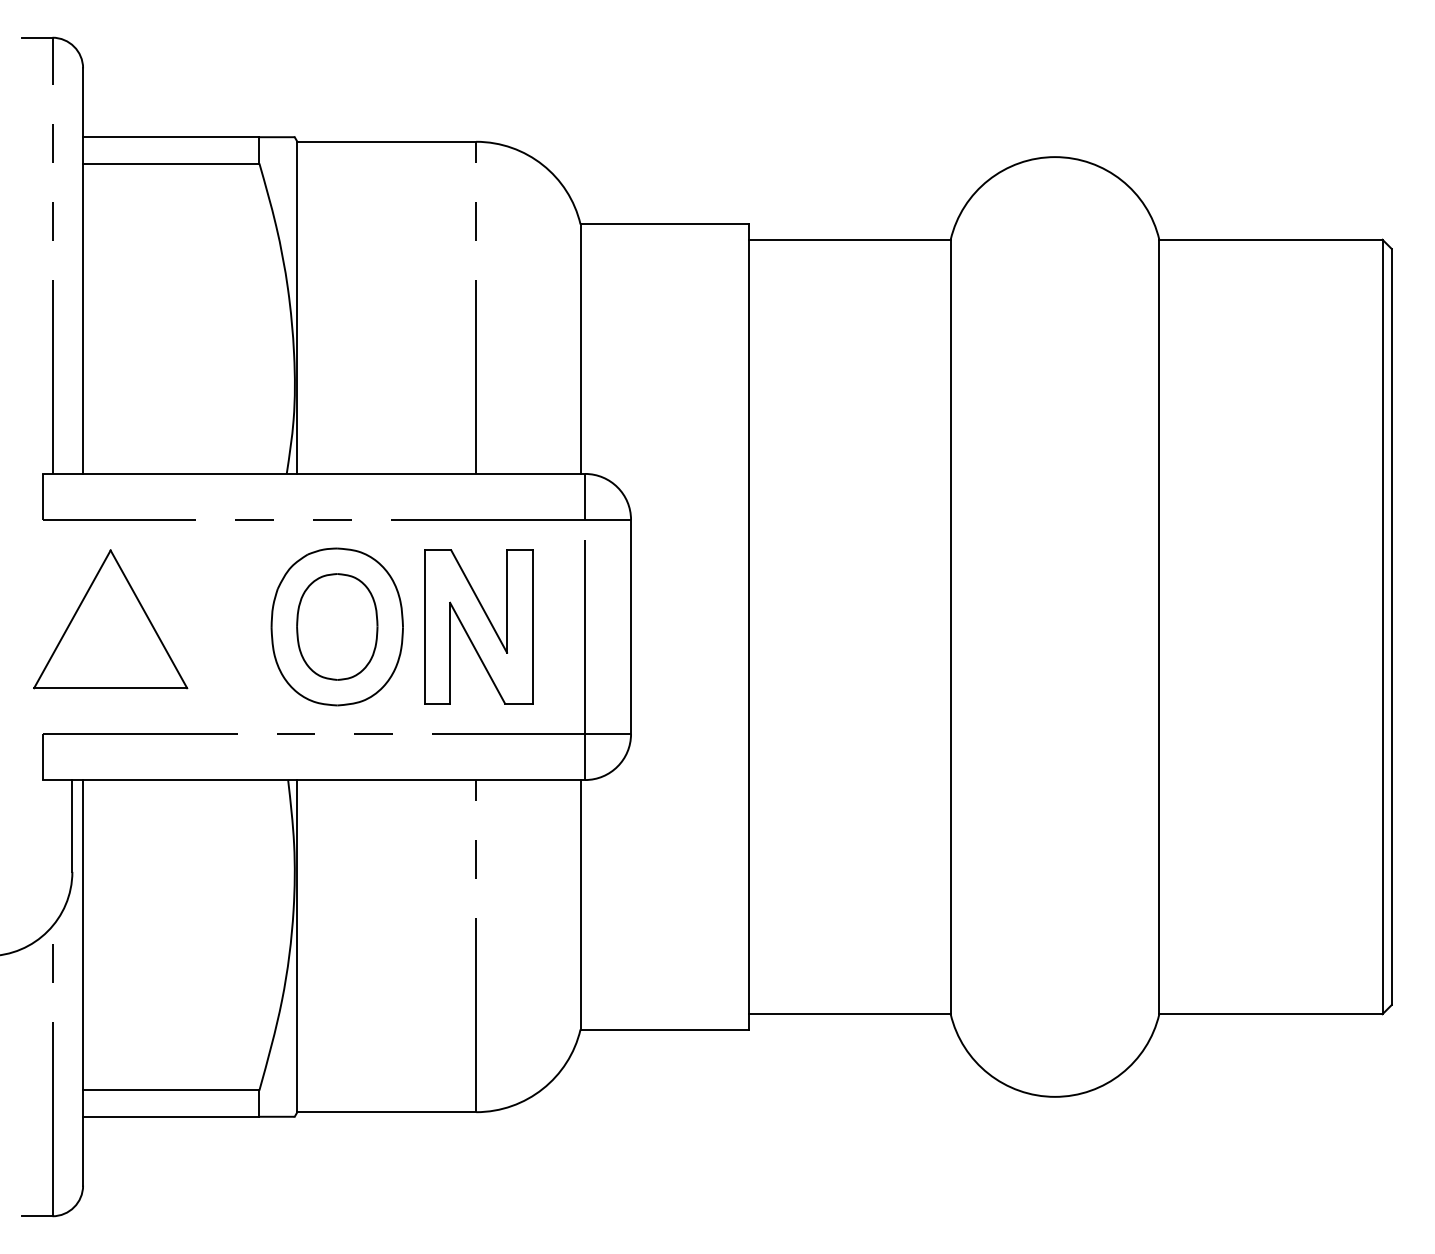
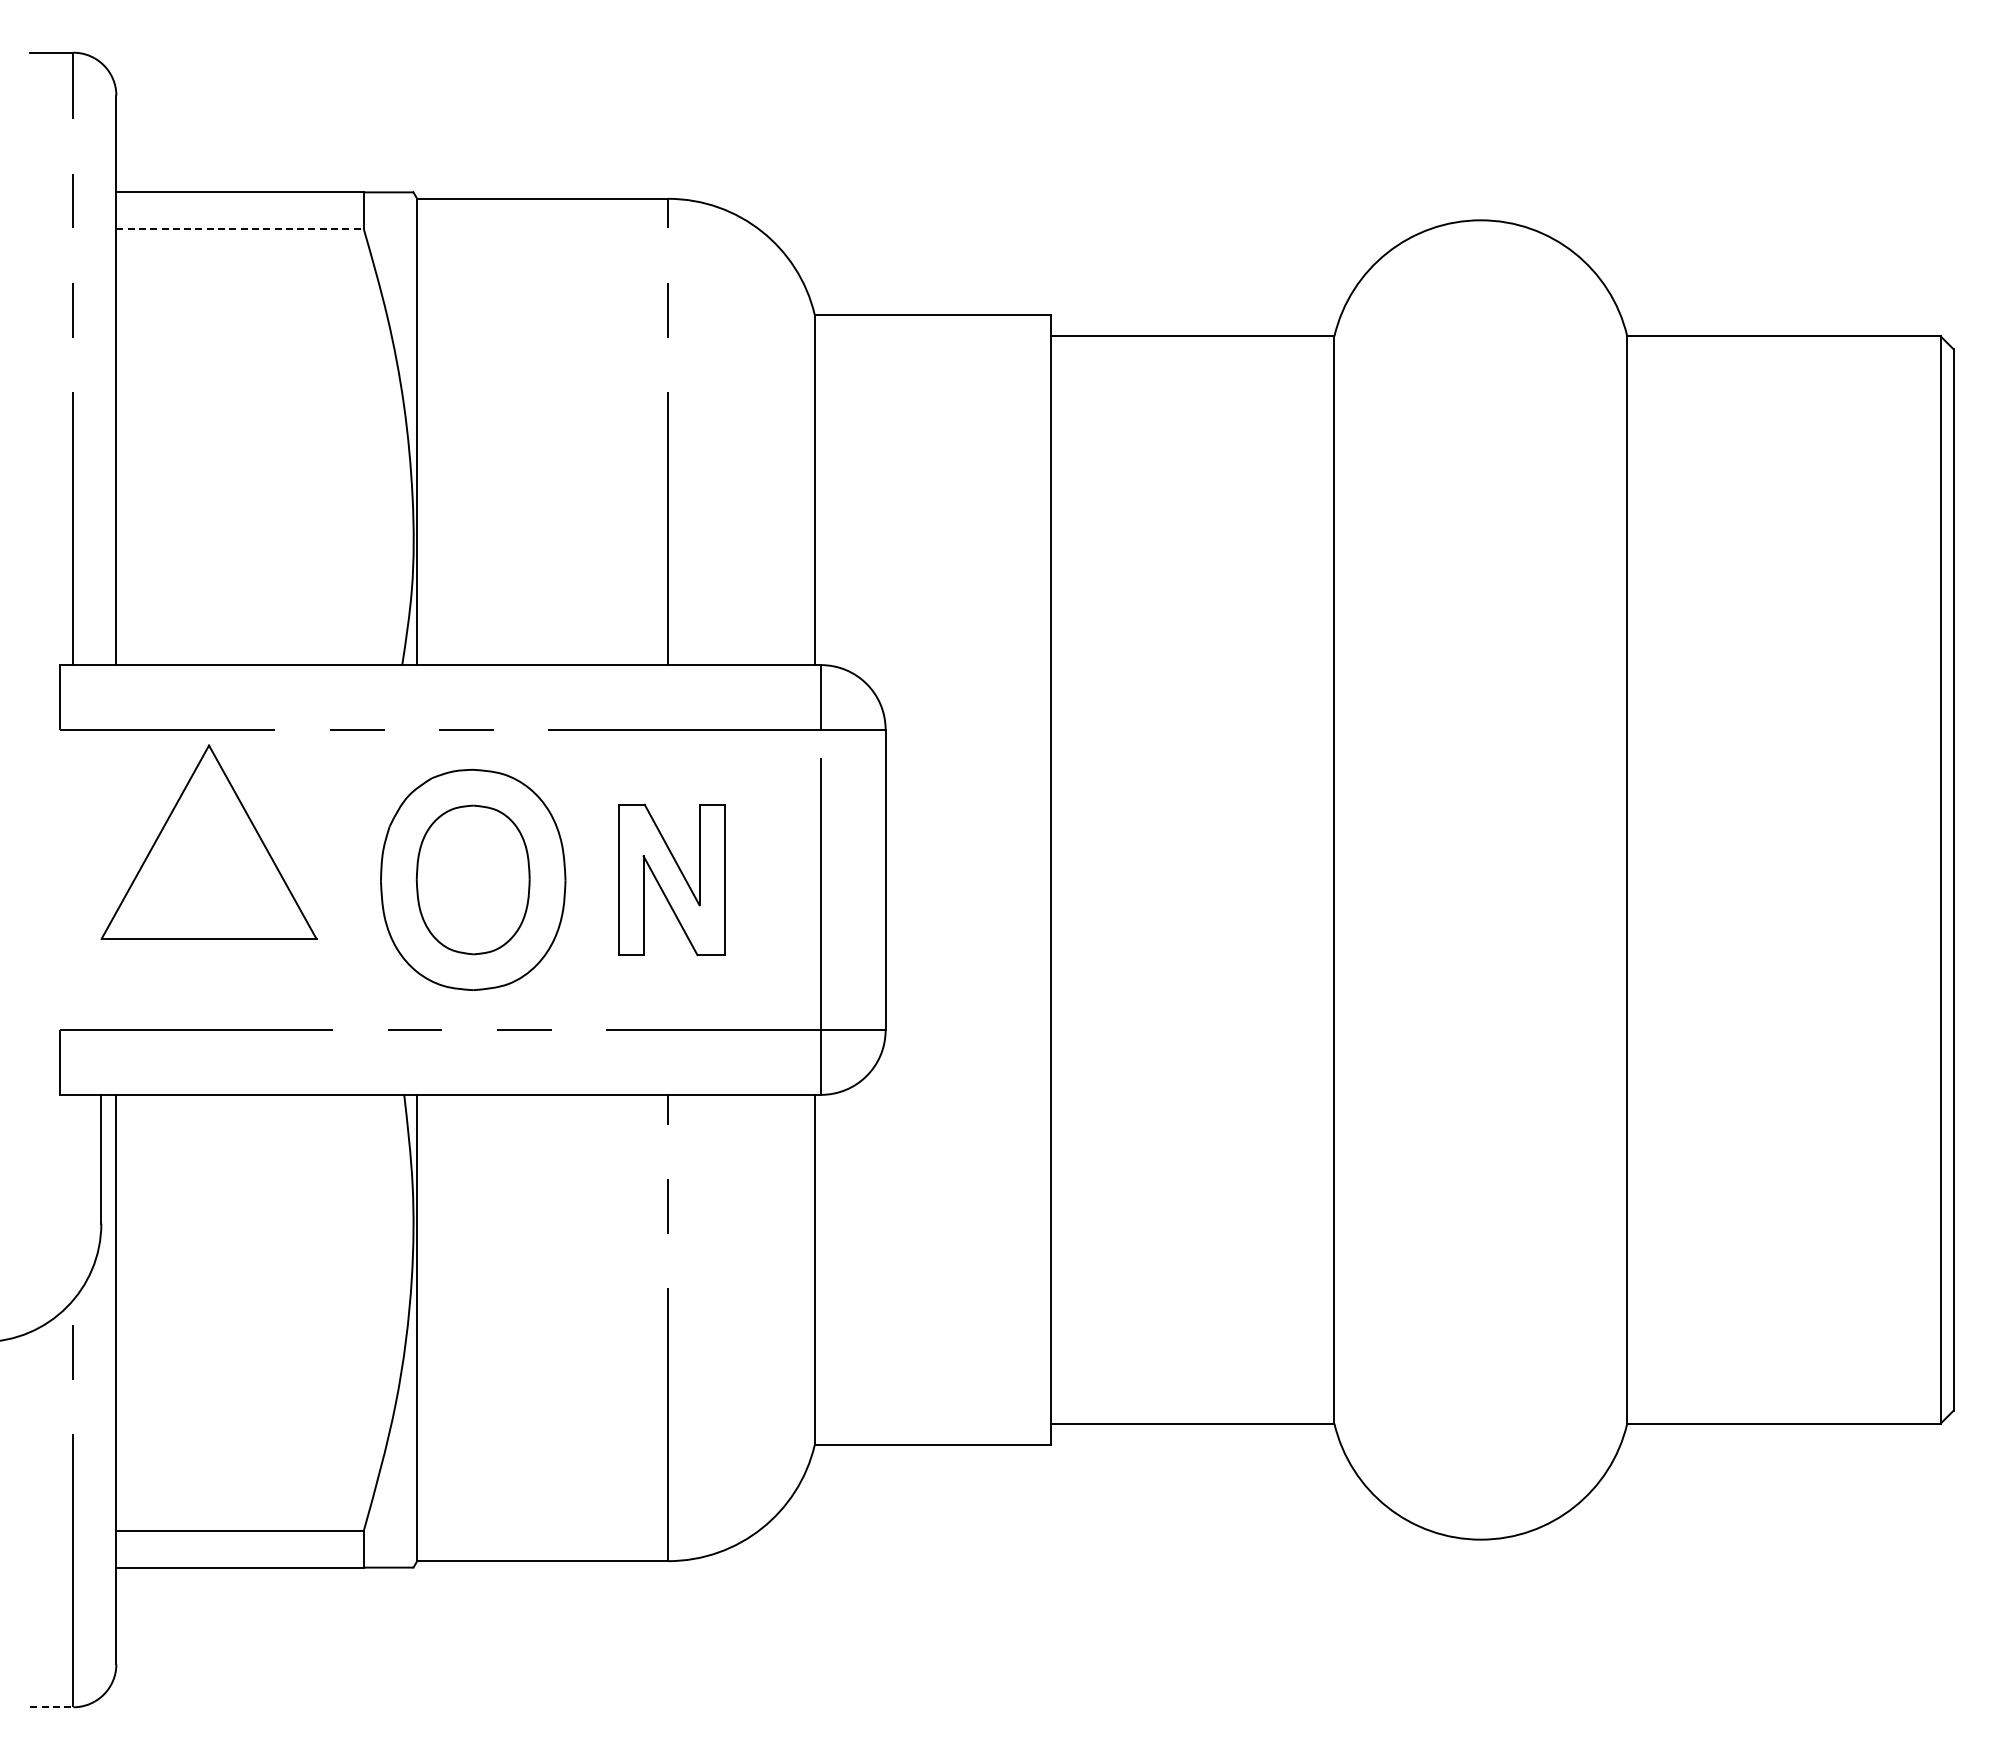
line: (171, 163) -> (240, 229), solid -> dashed
part: (110, 618) -> (208, 841), moved
part: (478, 626) -> (671, 879), size x0.7
line: (37, 1216) -> (52, 1707), solid -> dashed

